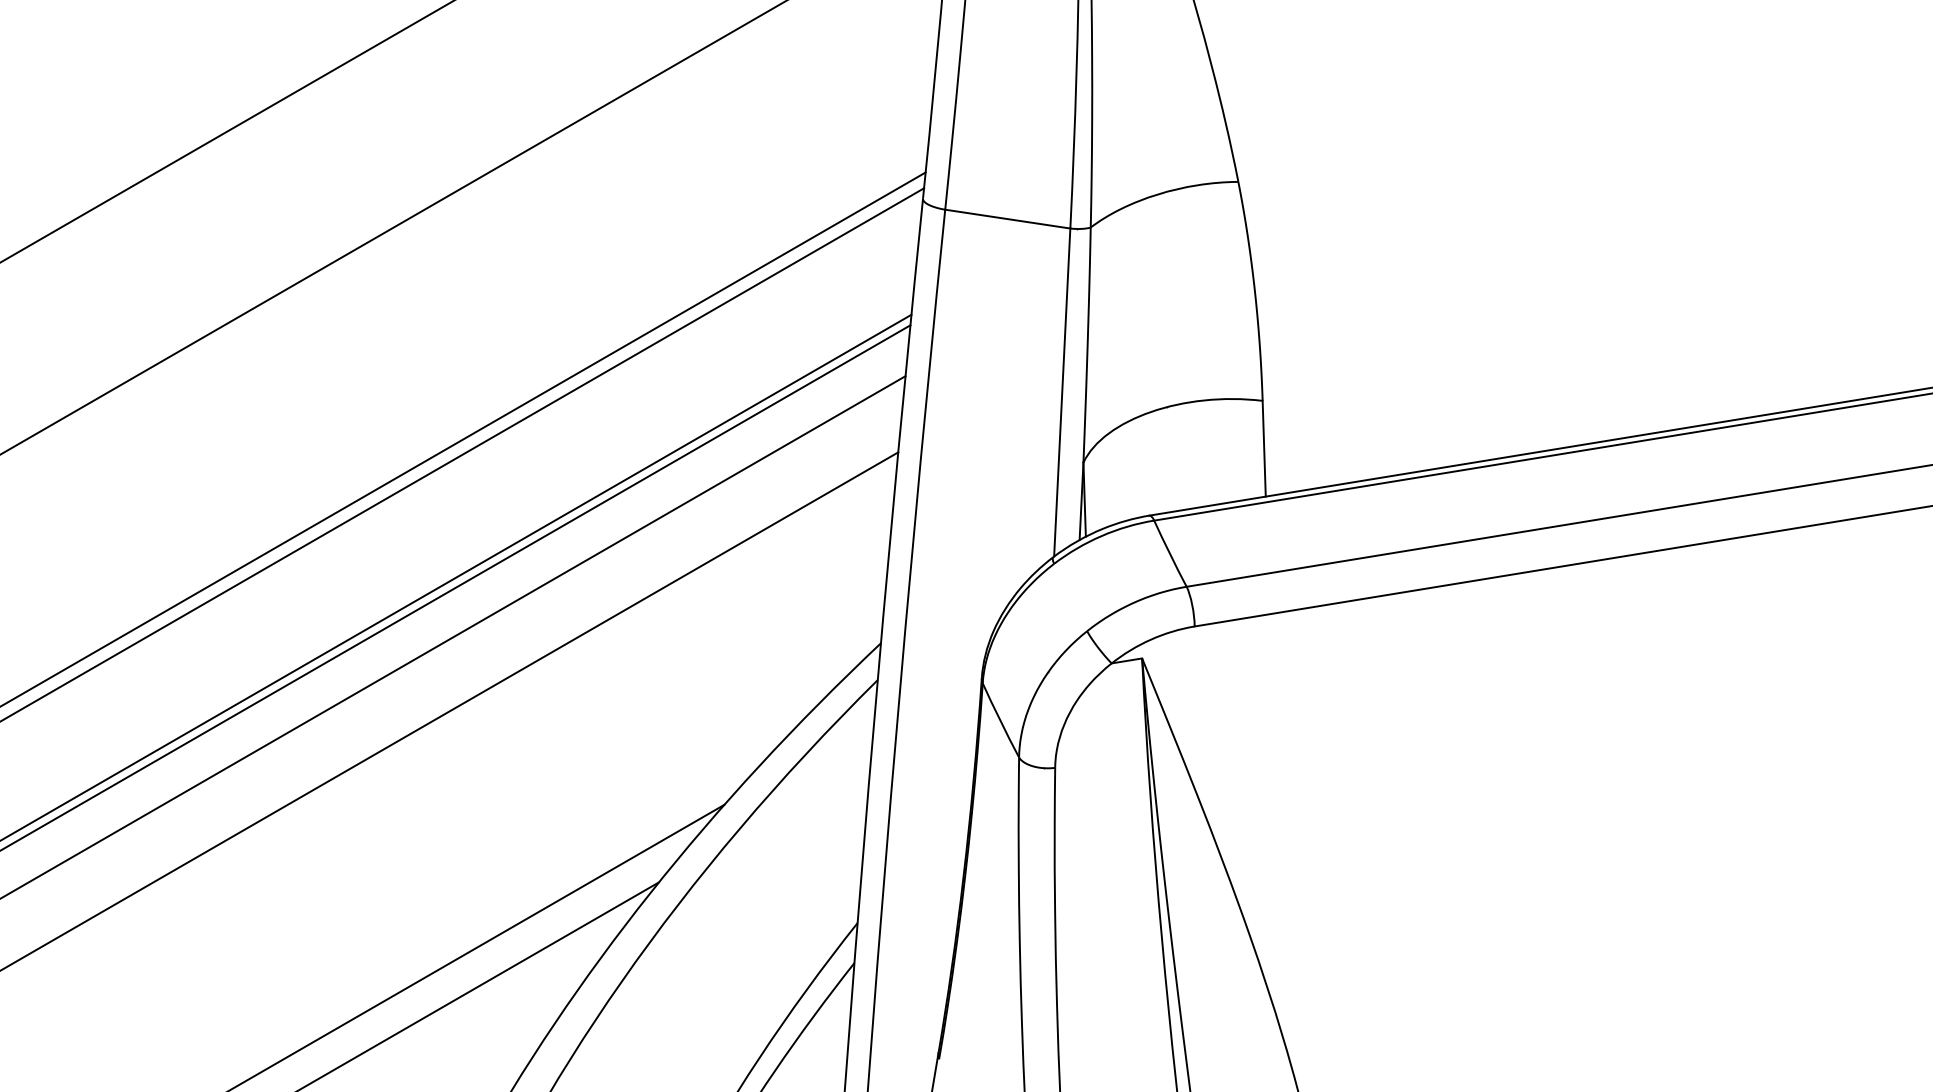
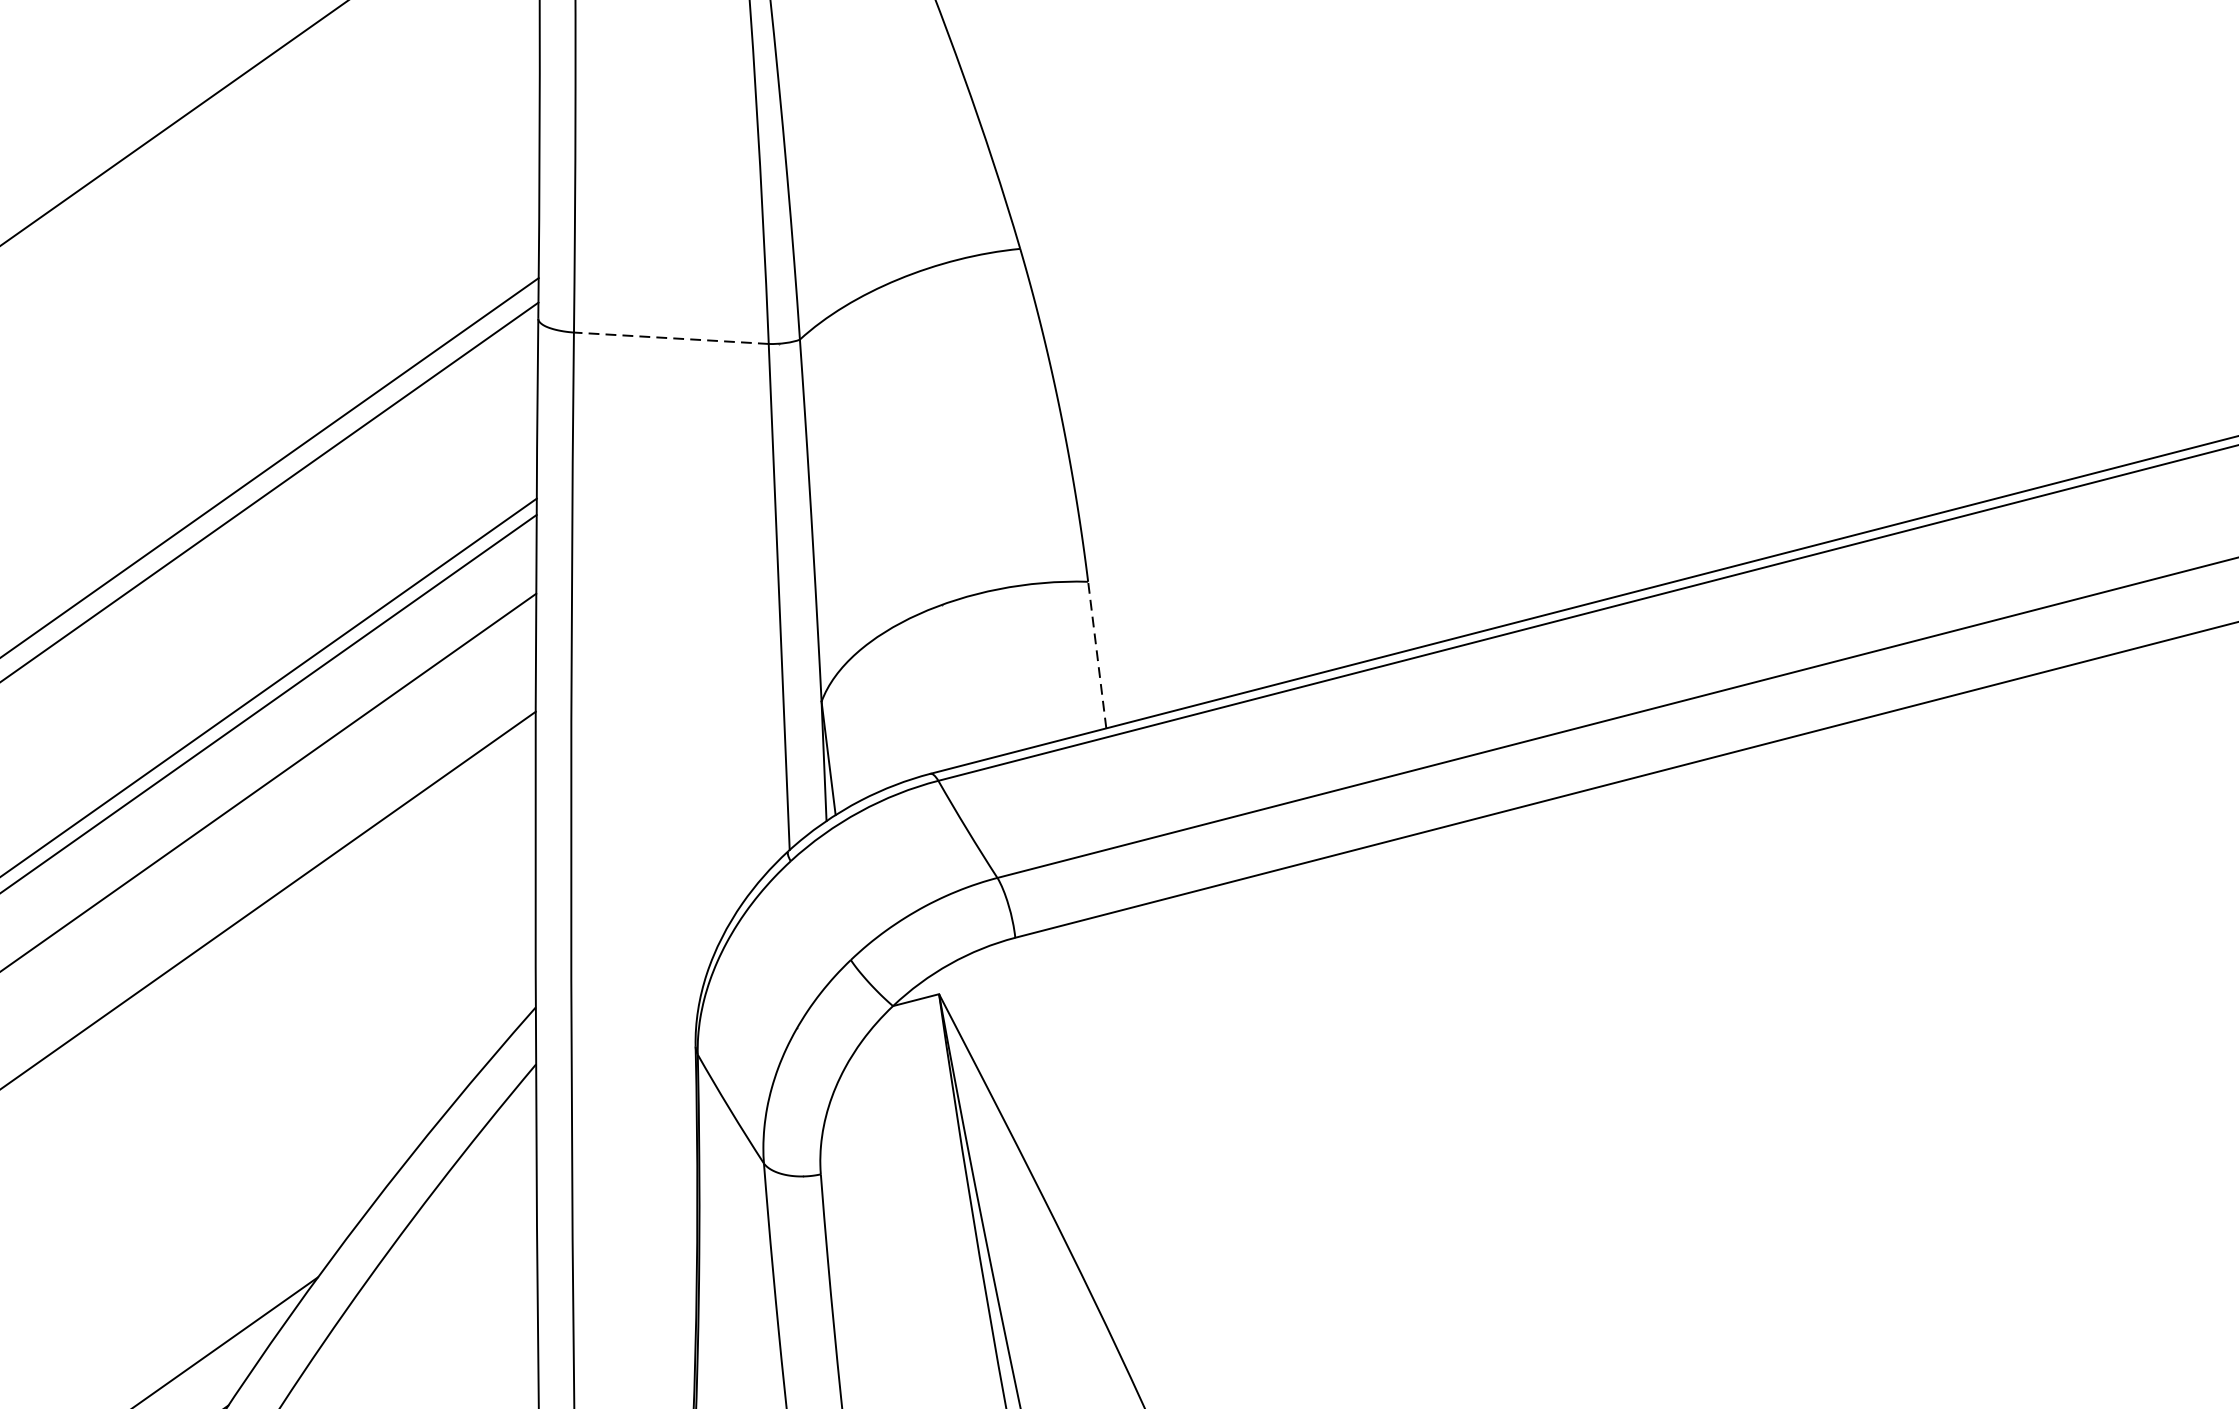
line: (1007, 219) -> (670, 338), solid -> dashed
line: (1264, 448) -> (1097, 654), solid -> dashed

